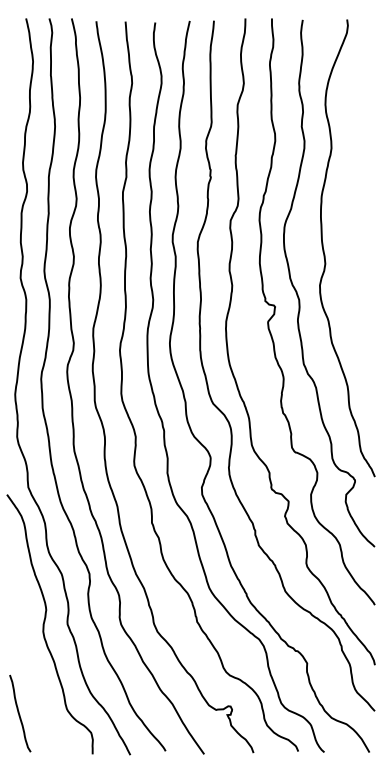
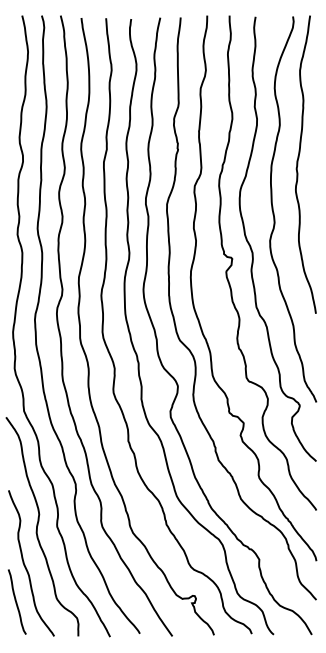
curve: (353, 194) -> (298, 164), added
curve: (29, 668) -> (25, 563), added

